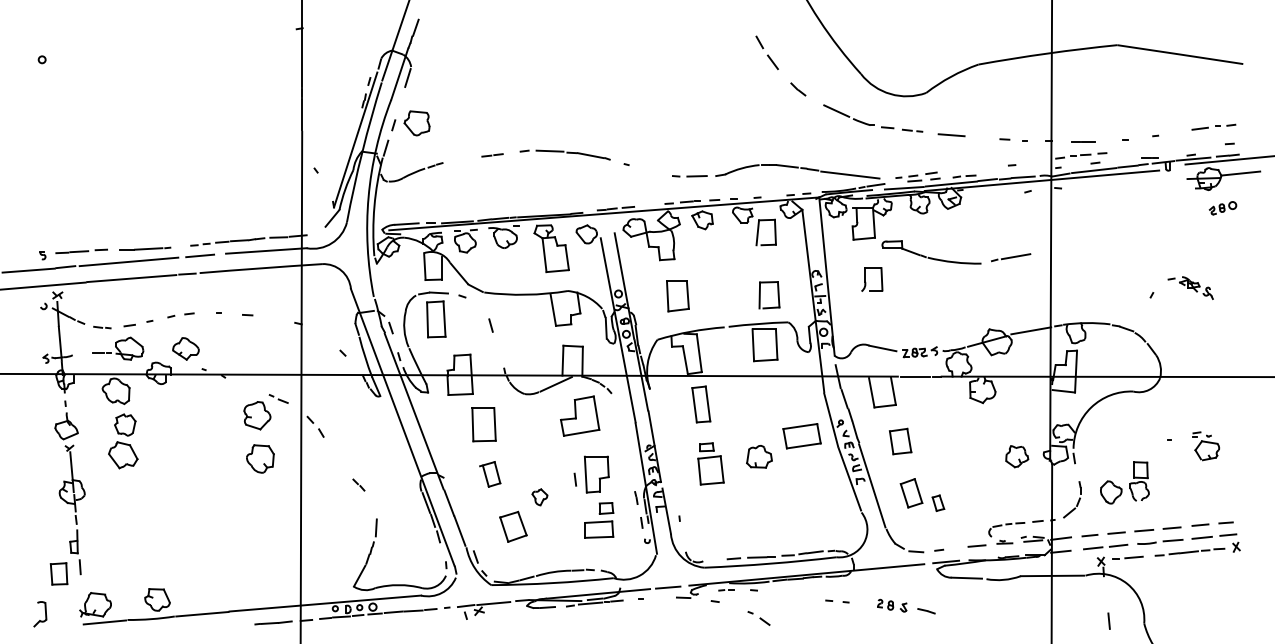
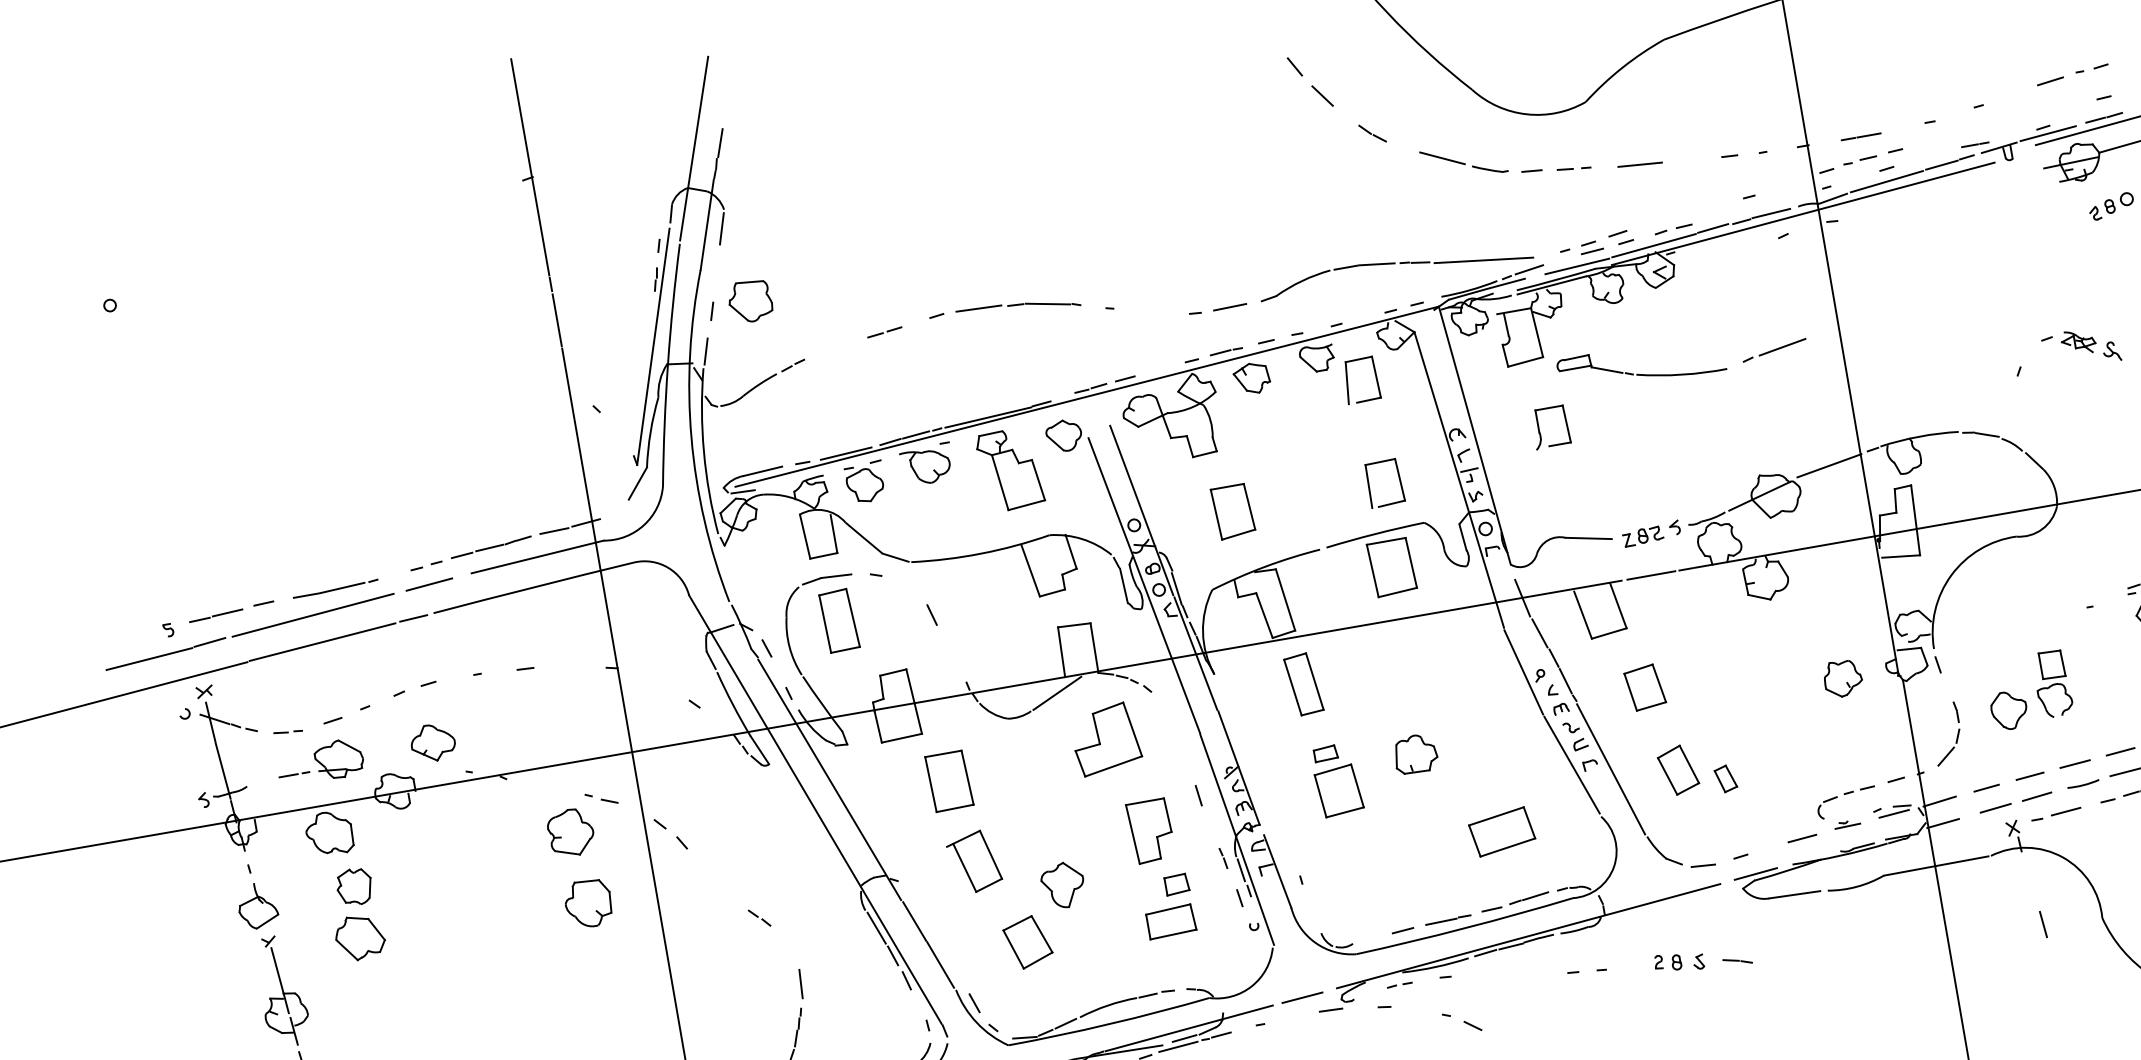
part: (801, 436) -> (1501, 832), moved
part: (489, 474) -> (973, 862), size x1.43
line: (574, 479) -> (1197, 795), moved
part: (539, 497) -> (1062, 885), size x1.67

